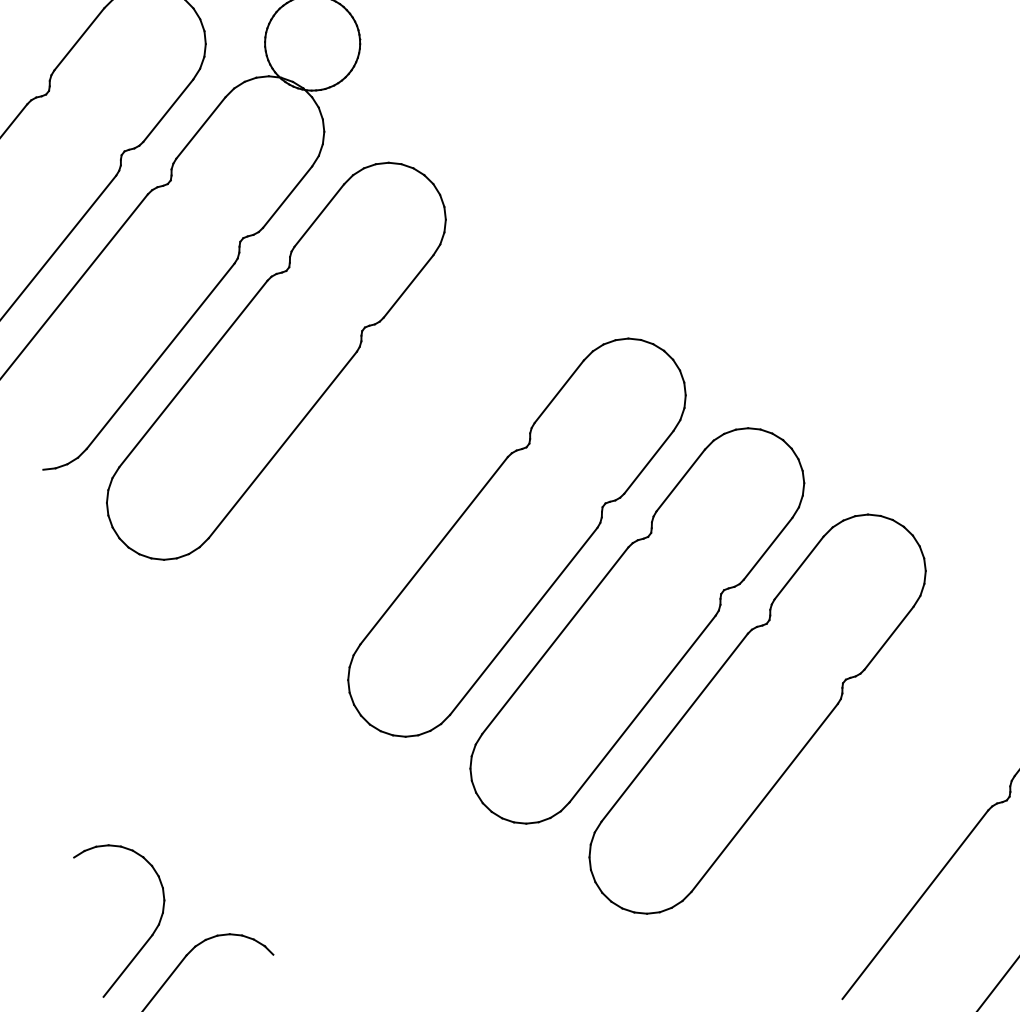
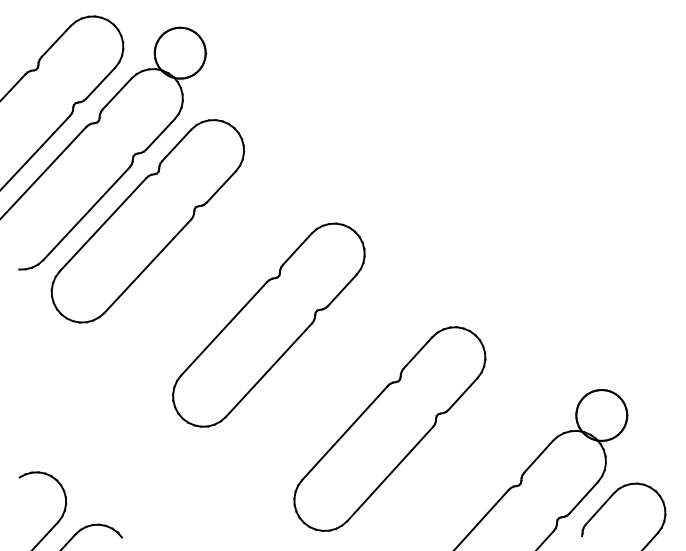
part: (637, 624) -> (329, 376), removed

